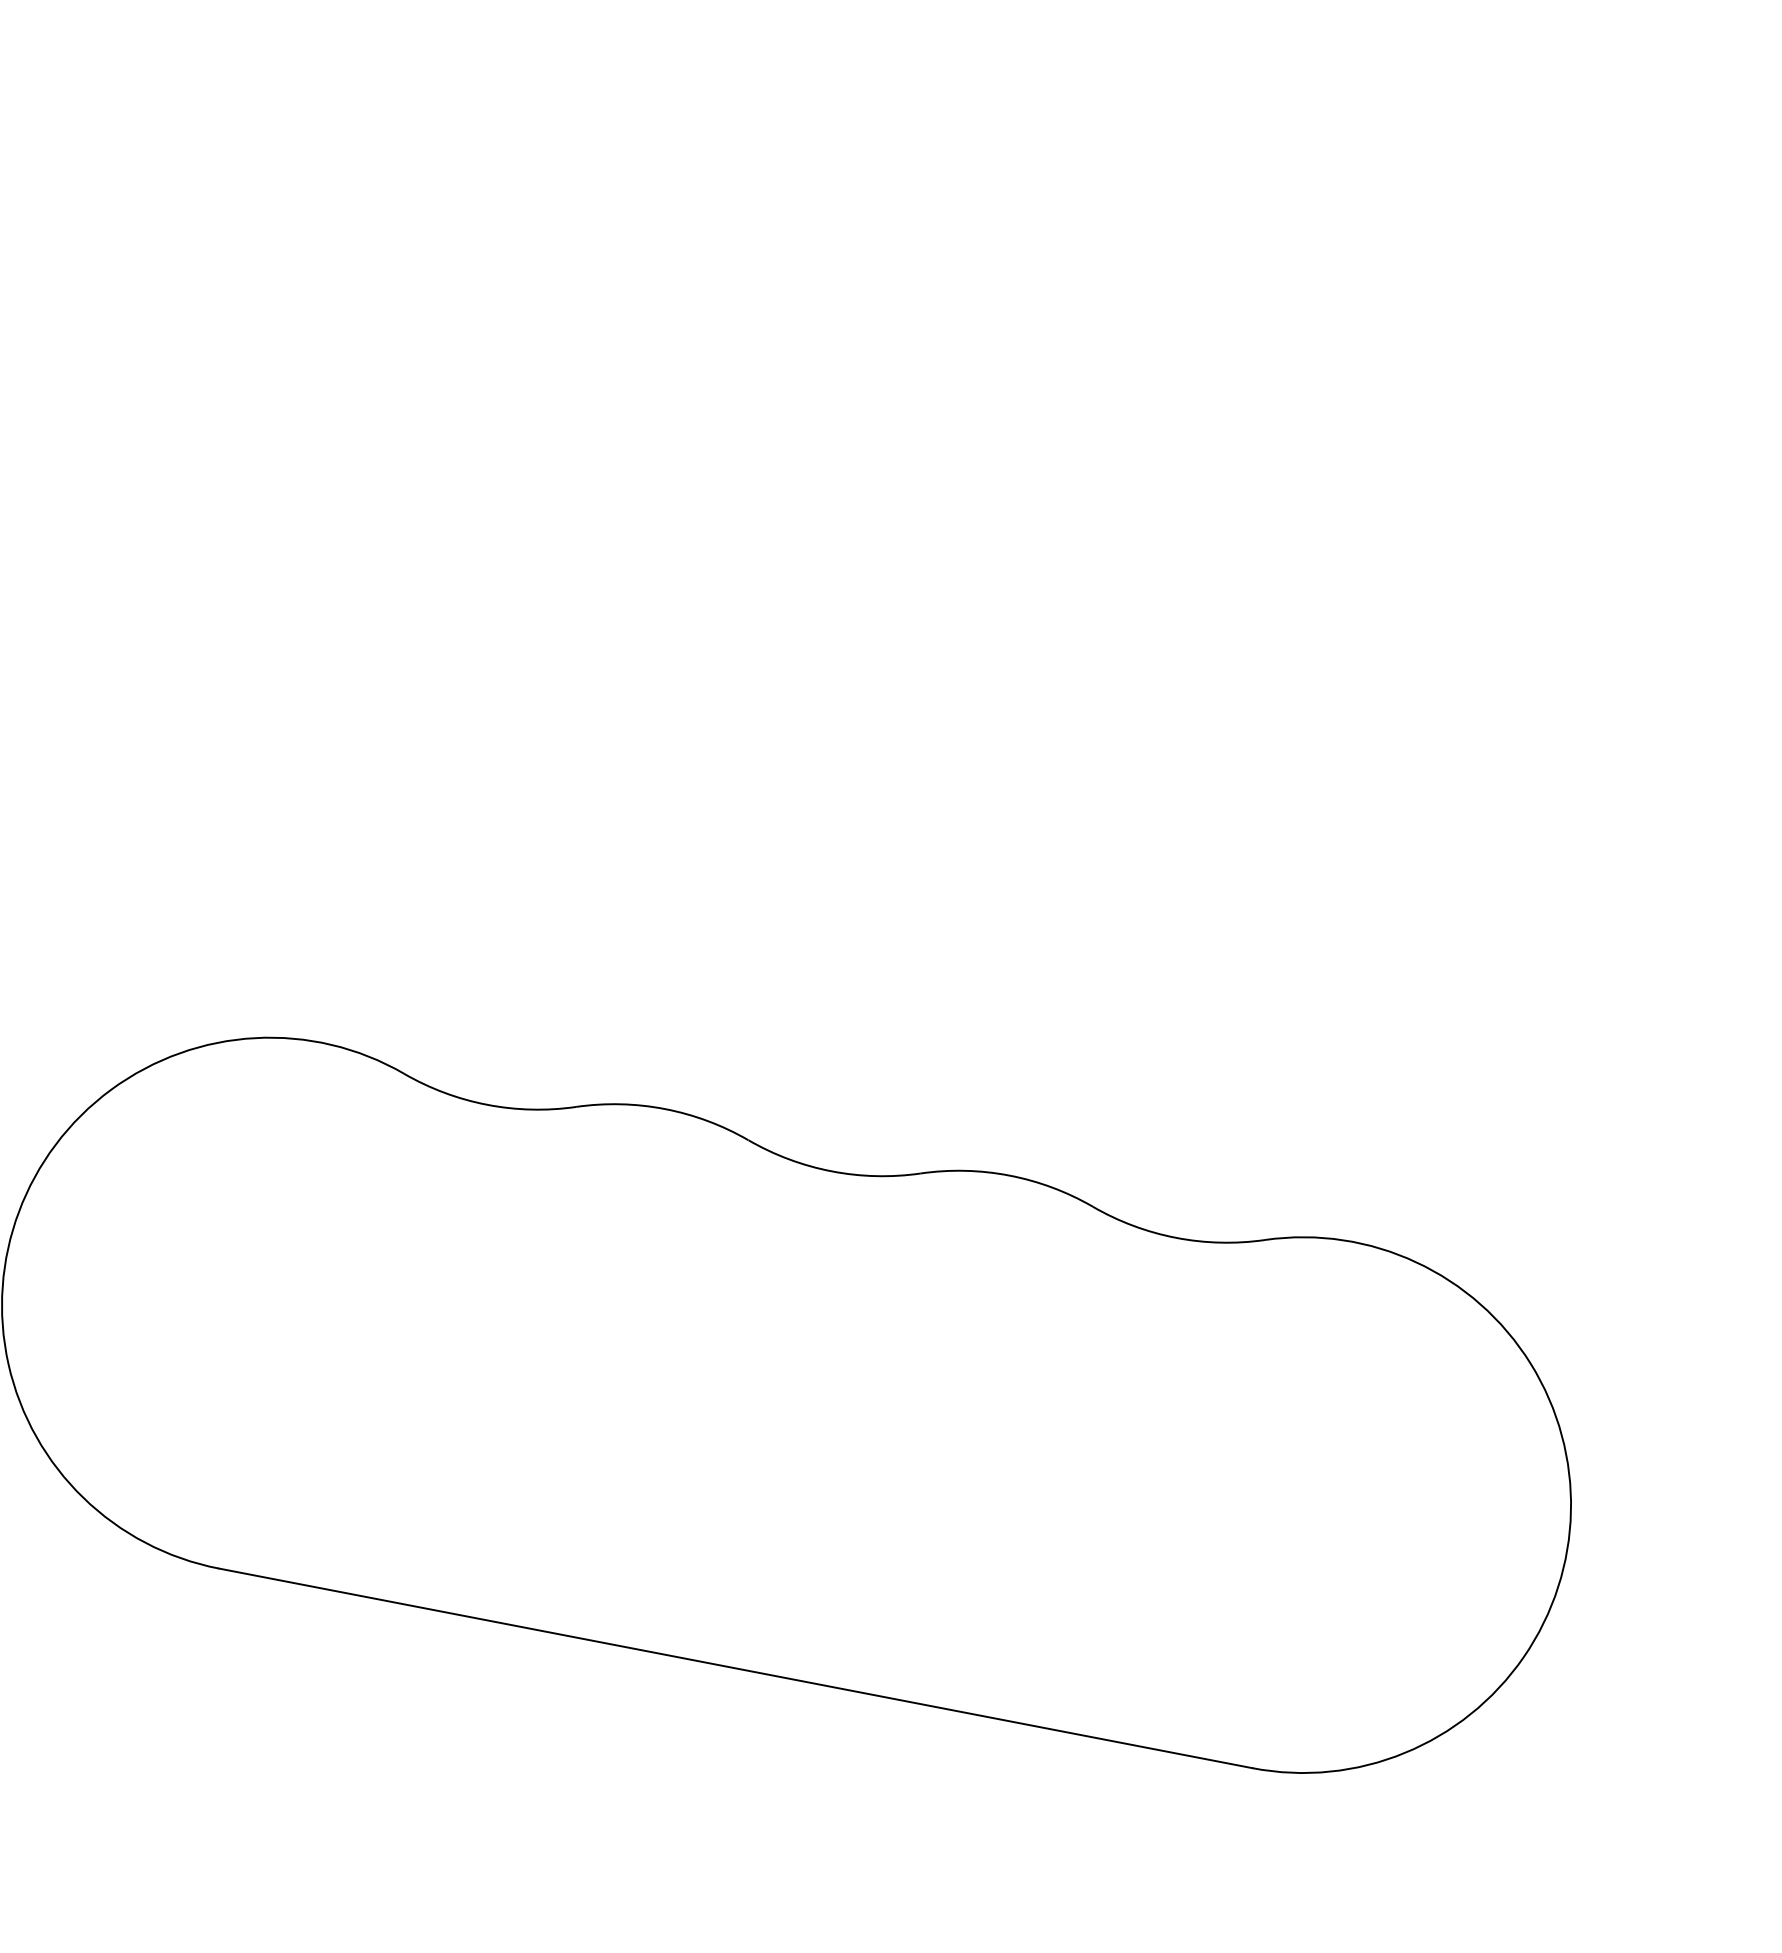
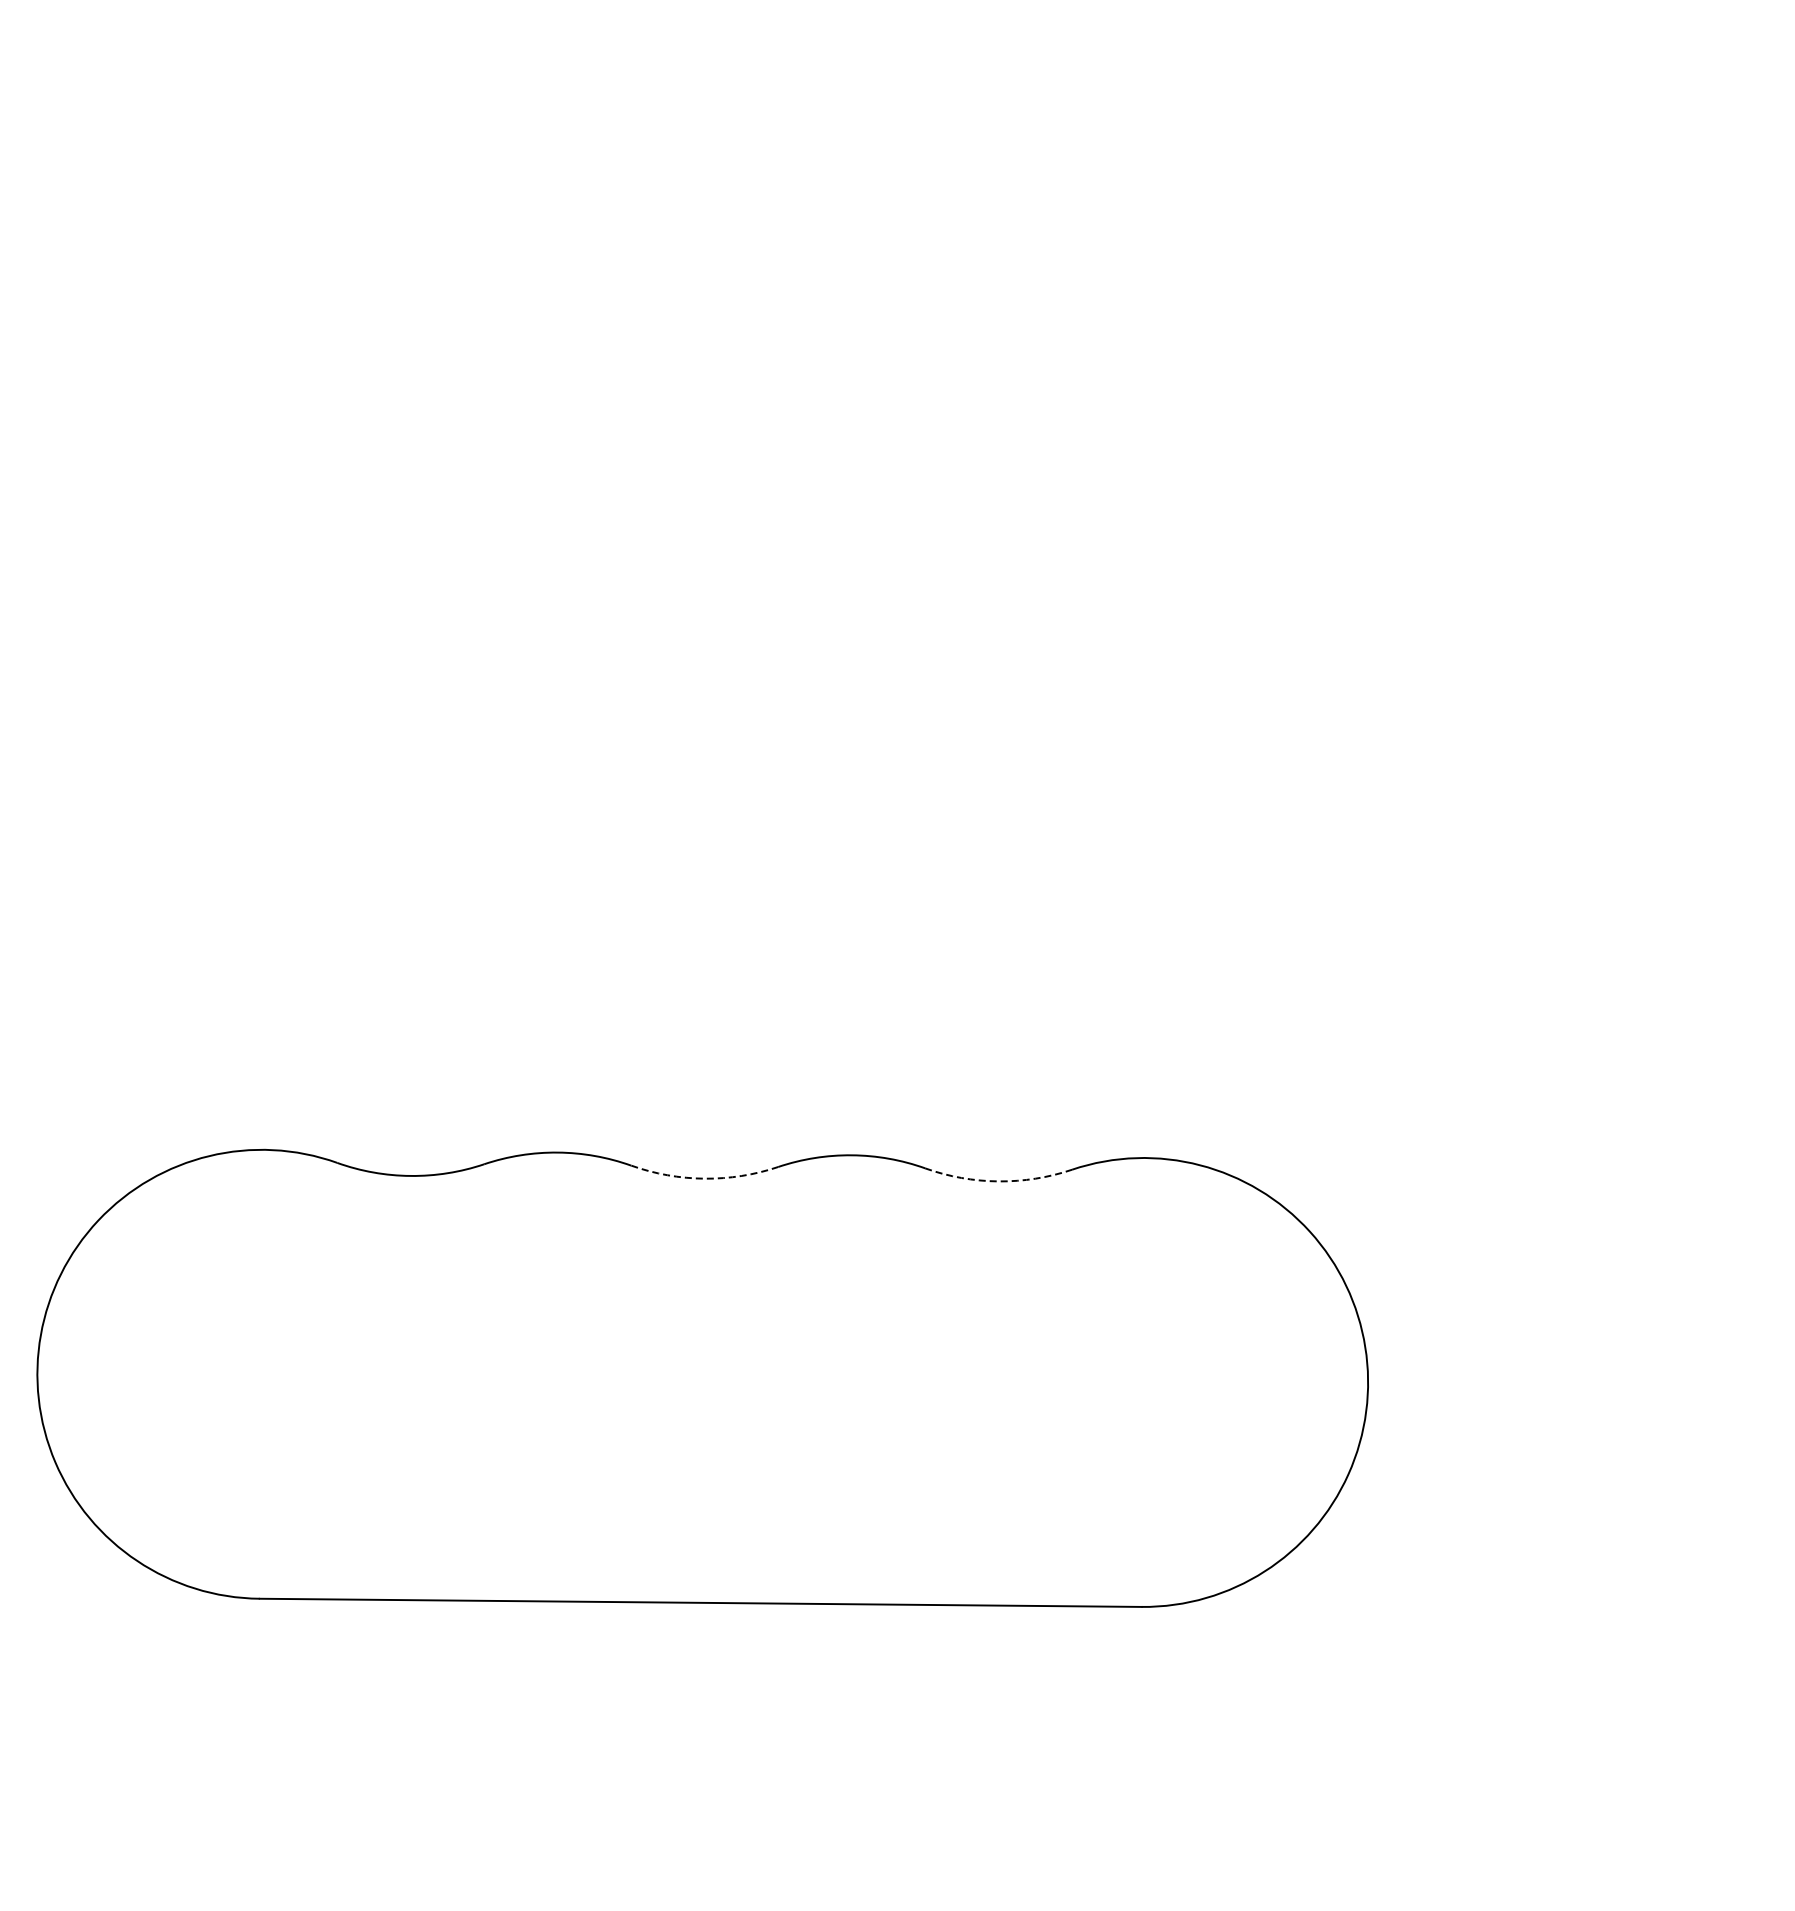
arc: (831, 1171) -> (704, 1178), solid -> dashed
arc: (1176, 1237) -> (998, 1181), solid -> dashed

